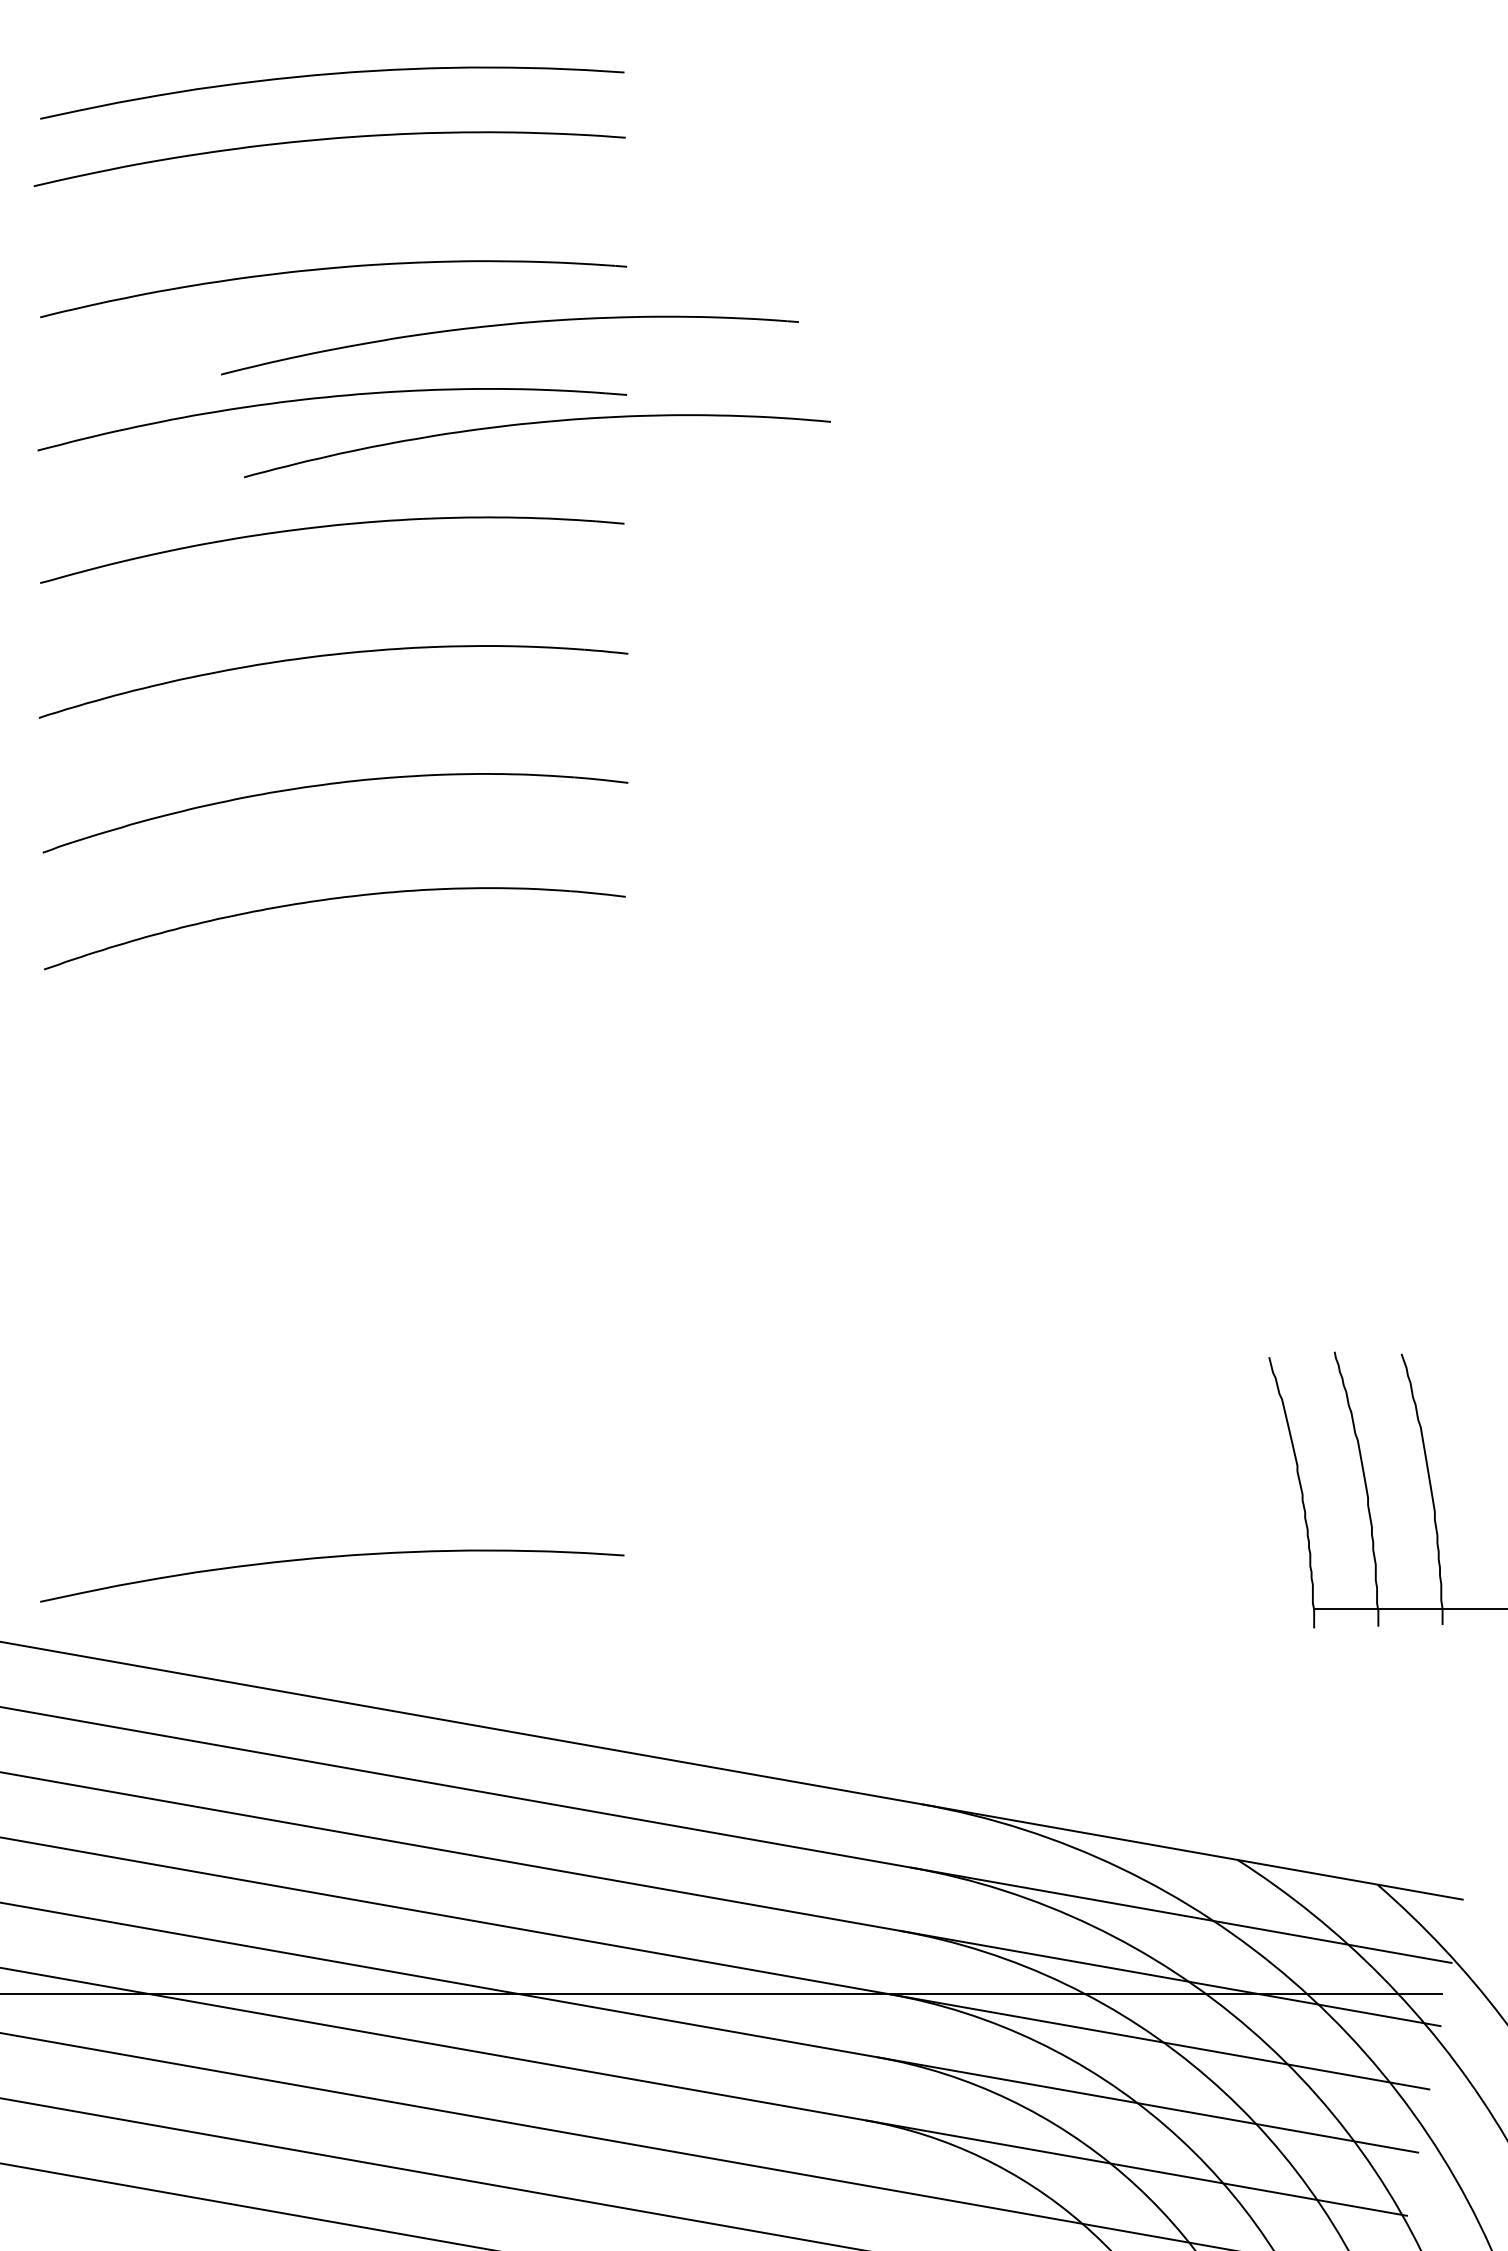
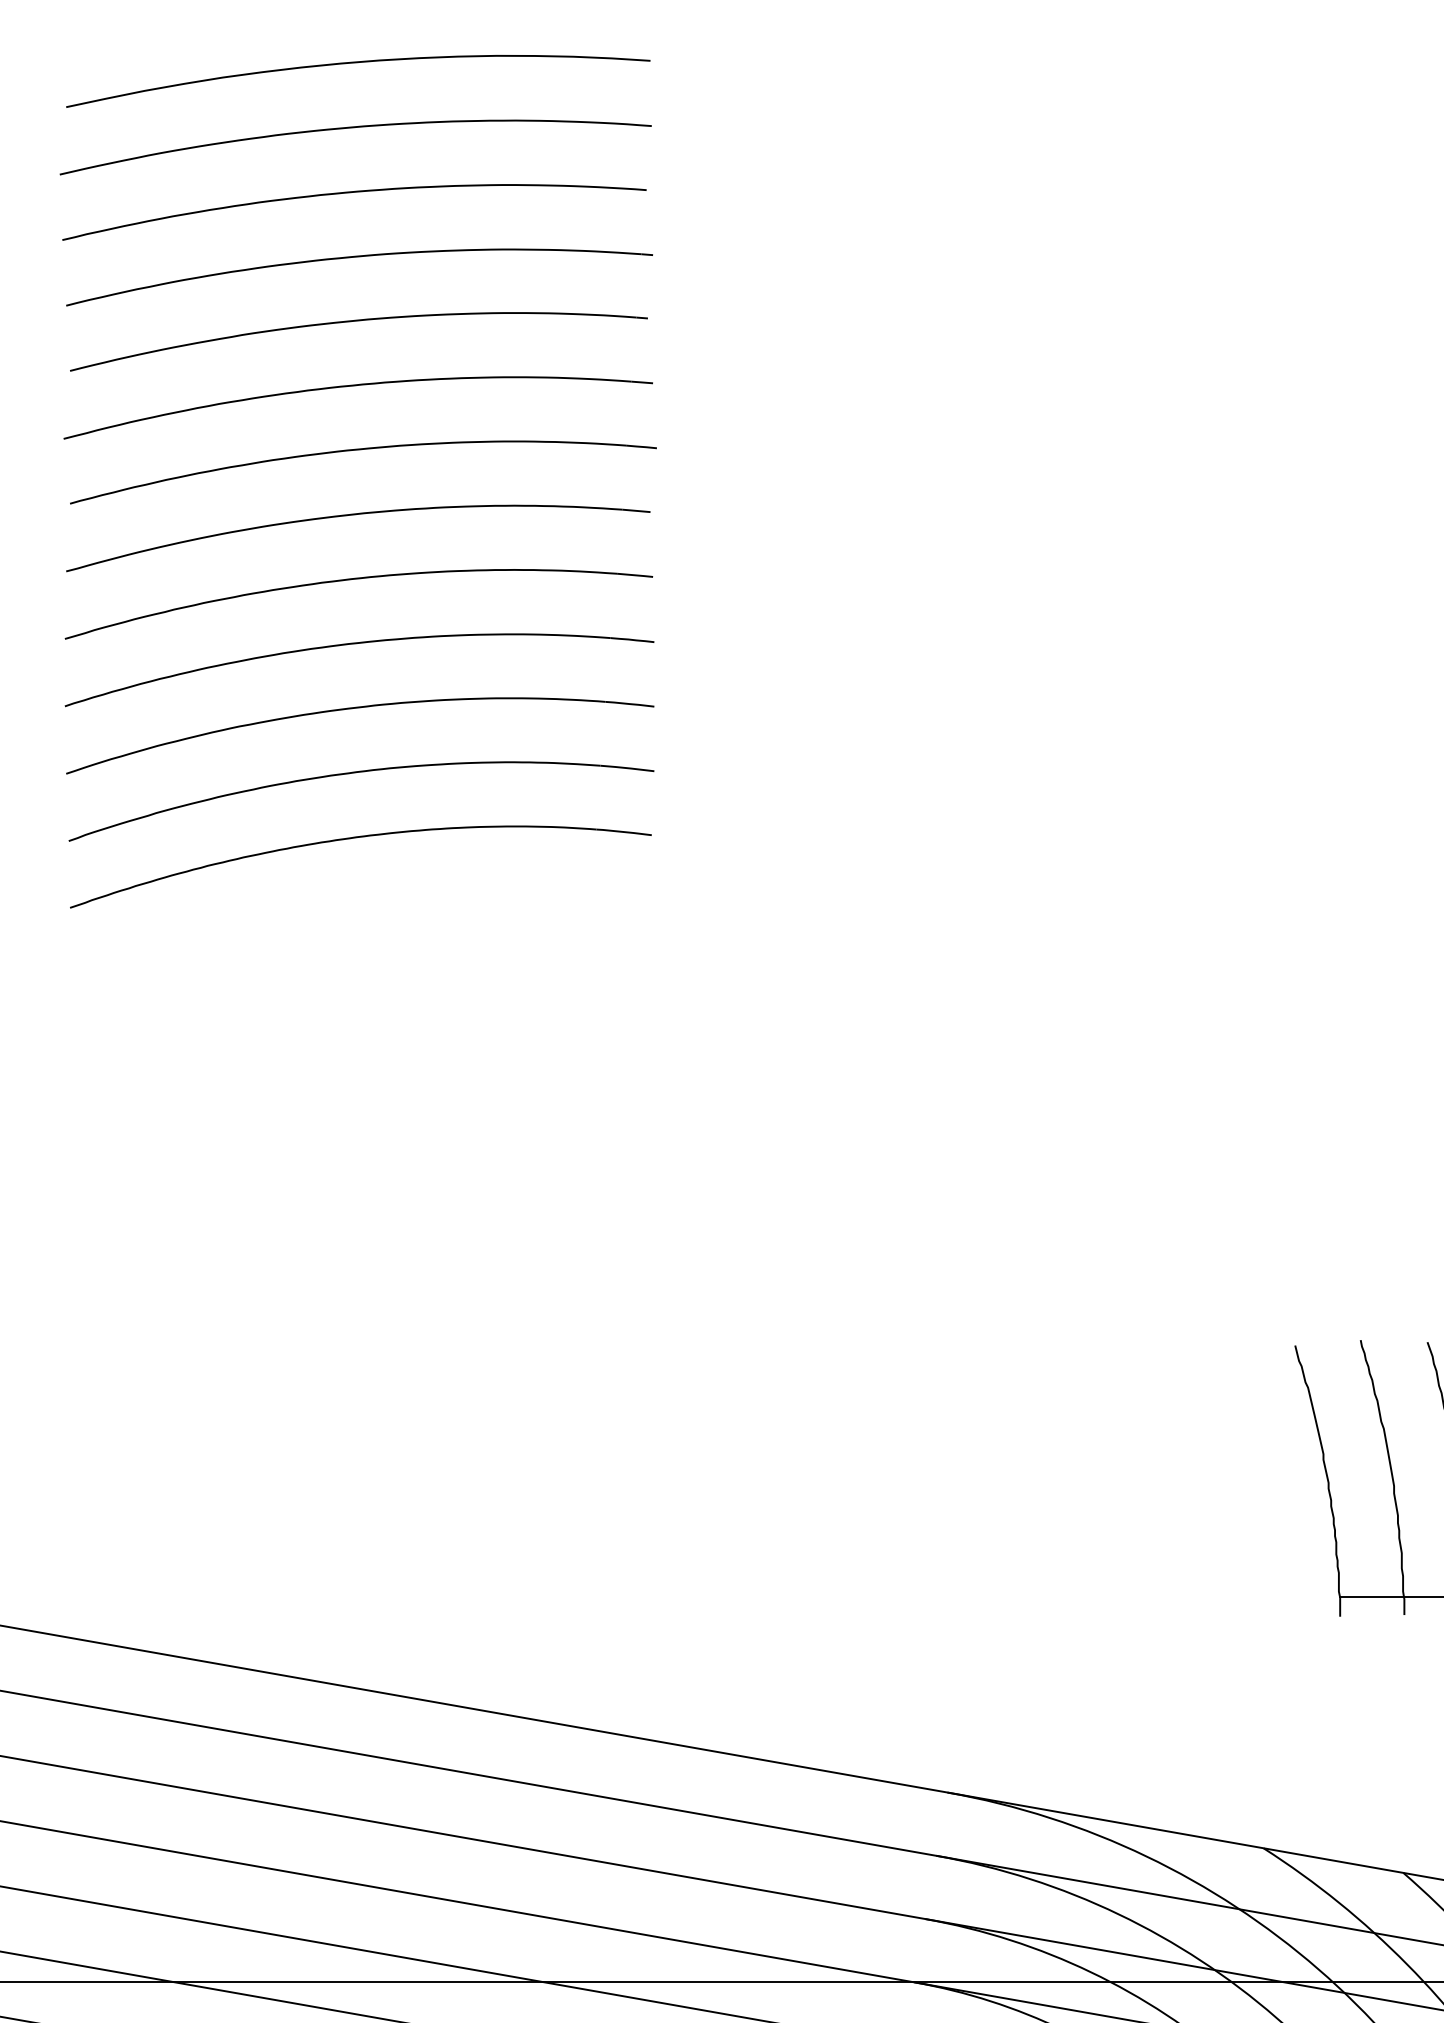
curve: (328, 204) -> (354, 192), added
part: (508, 325) -> (357, 321), moved
part: (532, 424) -> (358, 450), moved
part: (331, 591) -> (357, 579), added
part: (331, 720) -> (357, 708), added
part: (328, 900) -> (354, 838), moved
curve: (327, 1558) -> (353, 1546), removed

